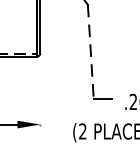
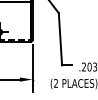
line: (90, 52) -> (60, 39), dashed -> solid
line: (40, 104) -> (32, 68), added

